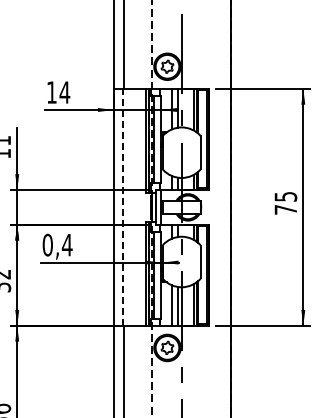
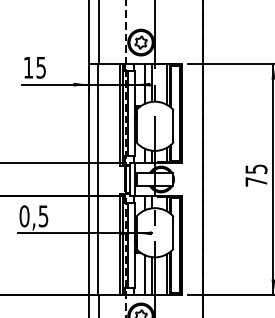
text: (64, 92) -> (40, 67), 14 -> 15
line: (123, 206) -> (98, 178), dashed -> solid
text: (66, 245) -> (42, 216), 0,4 -> 0,5

